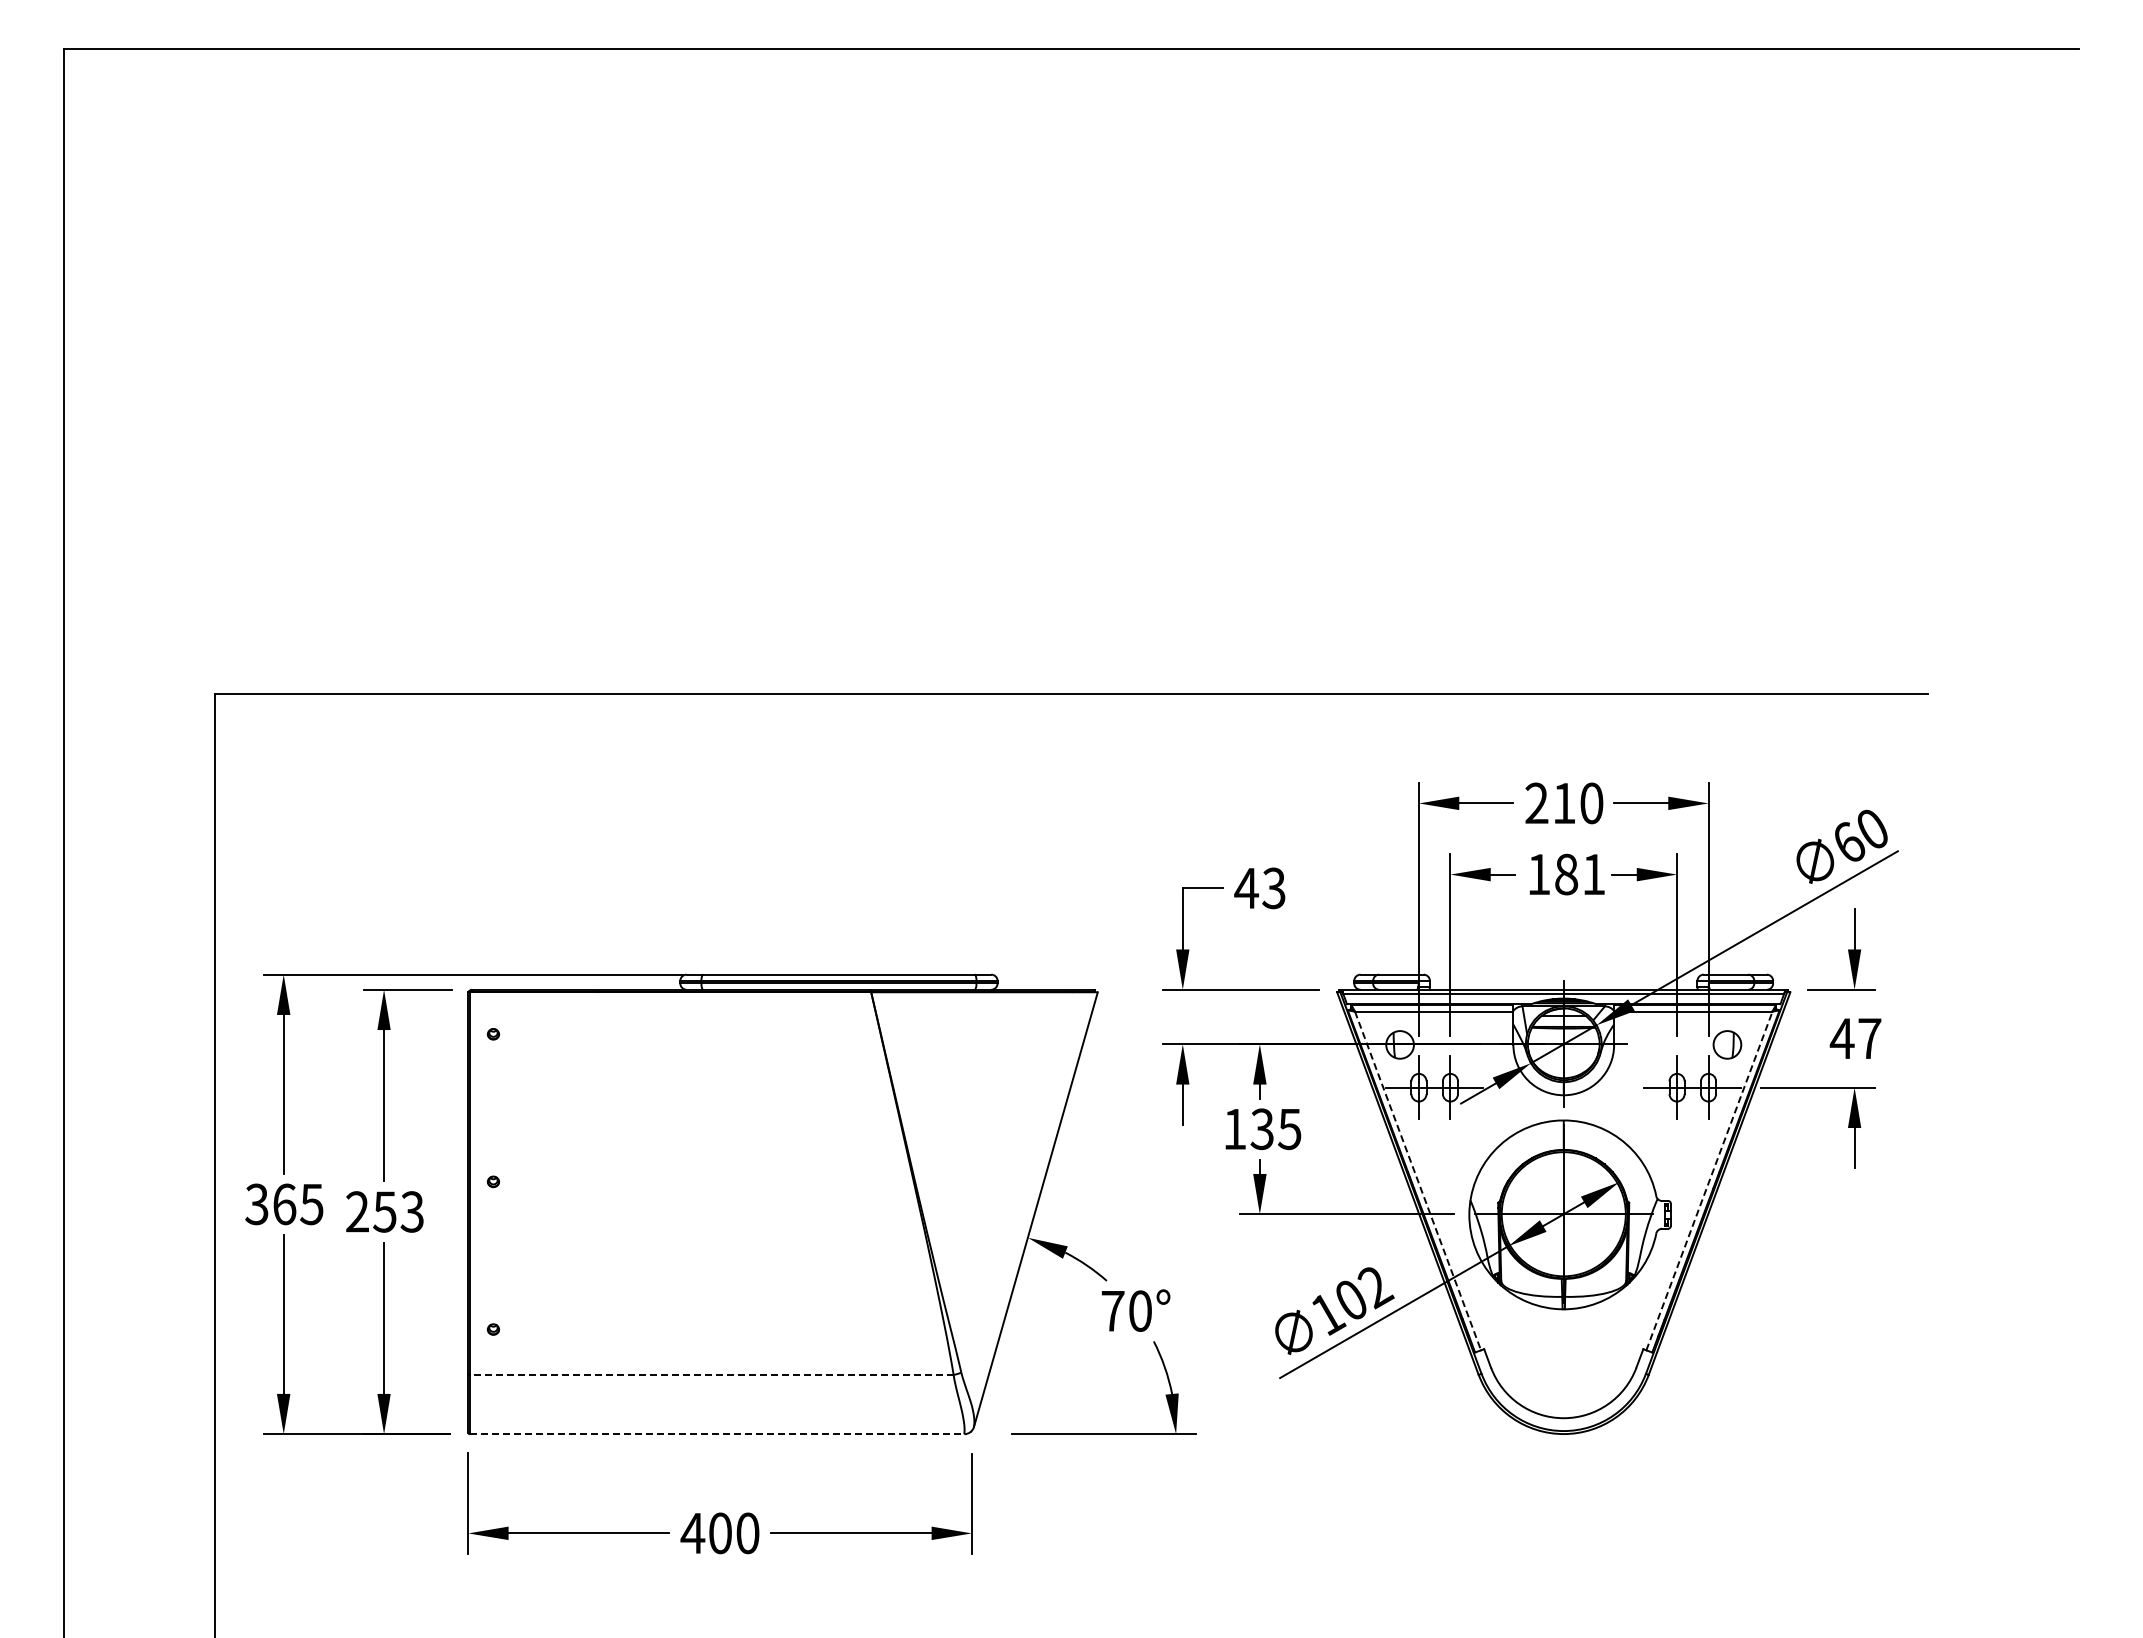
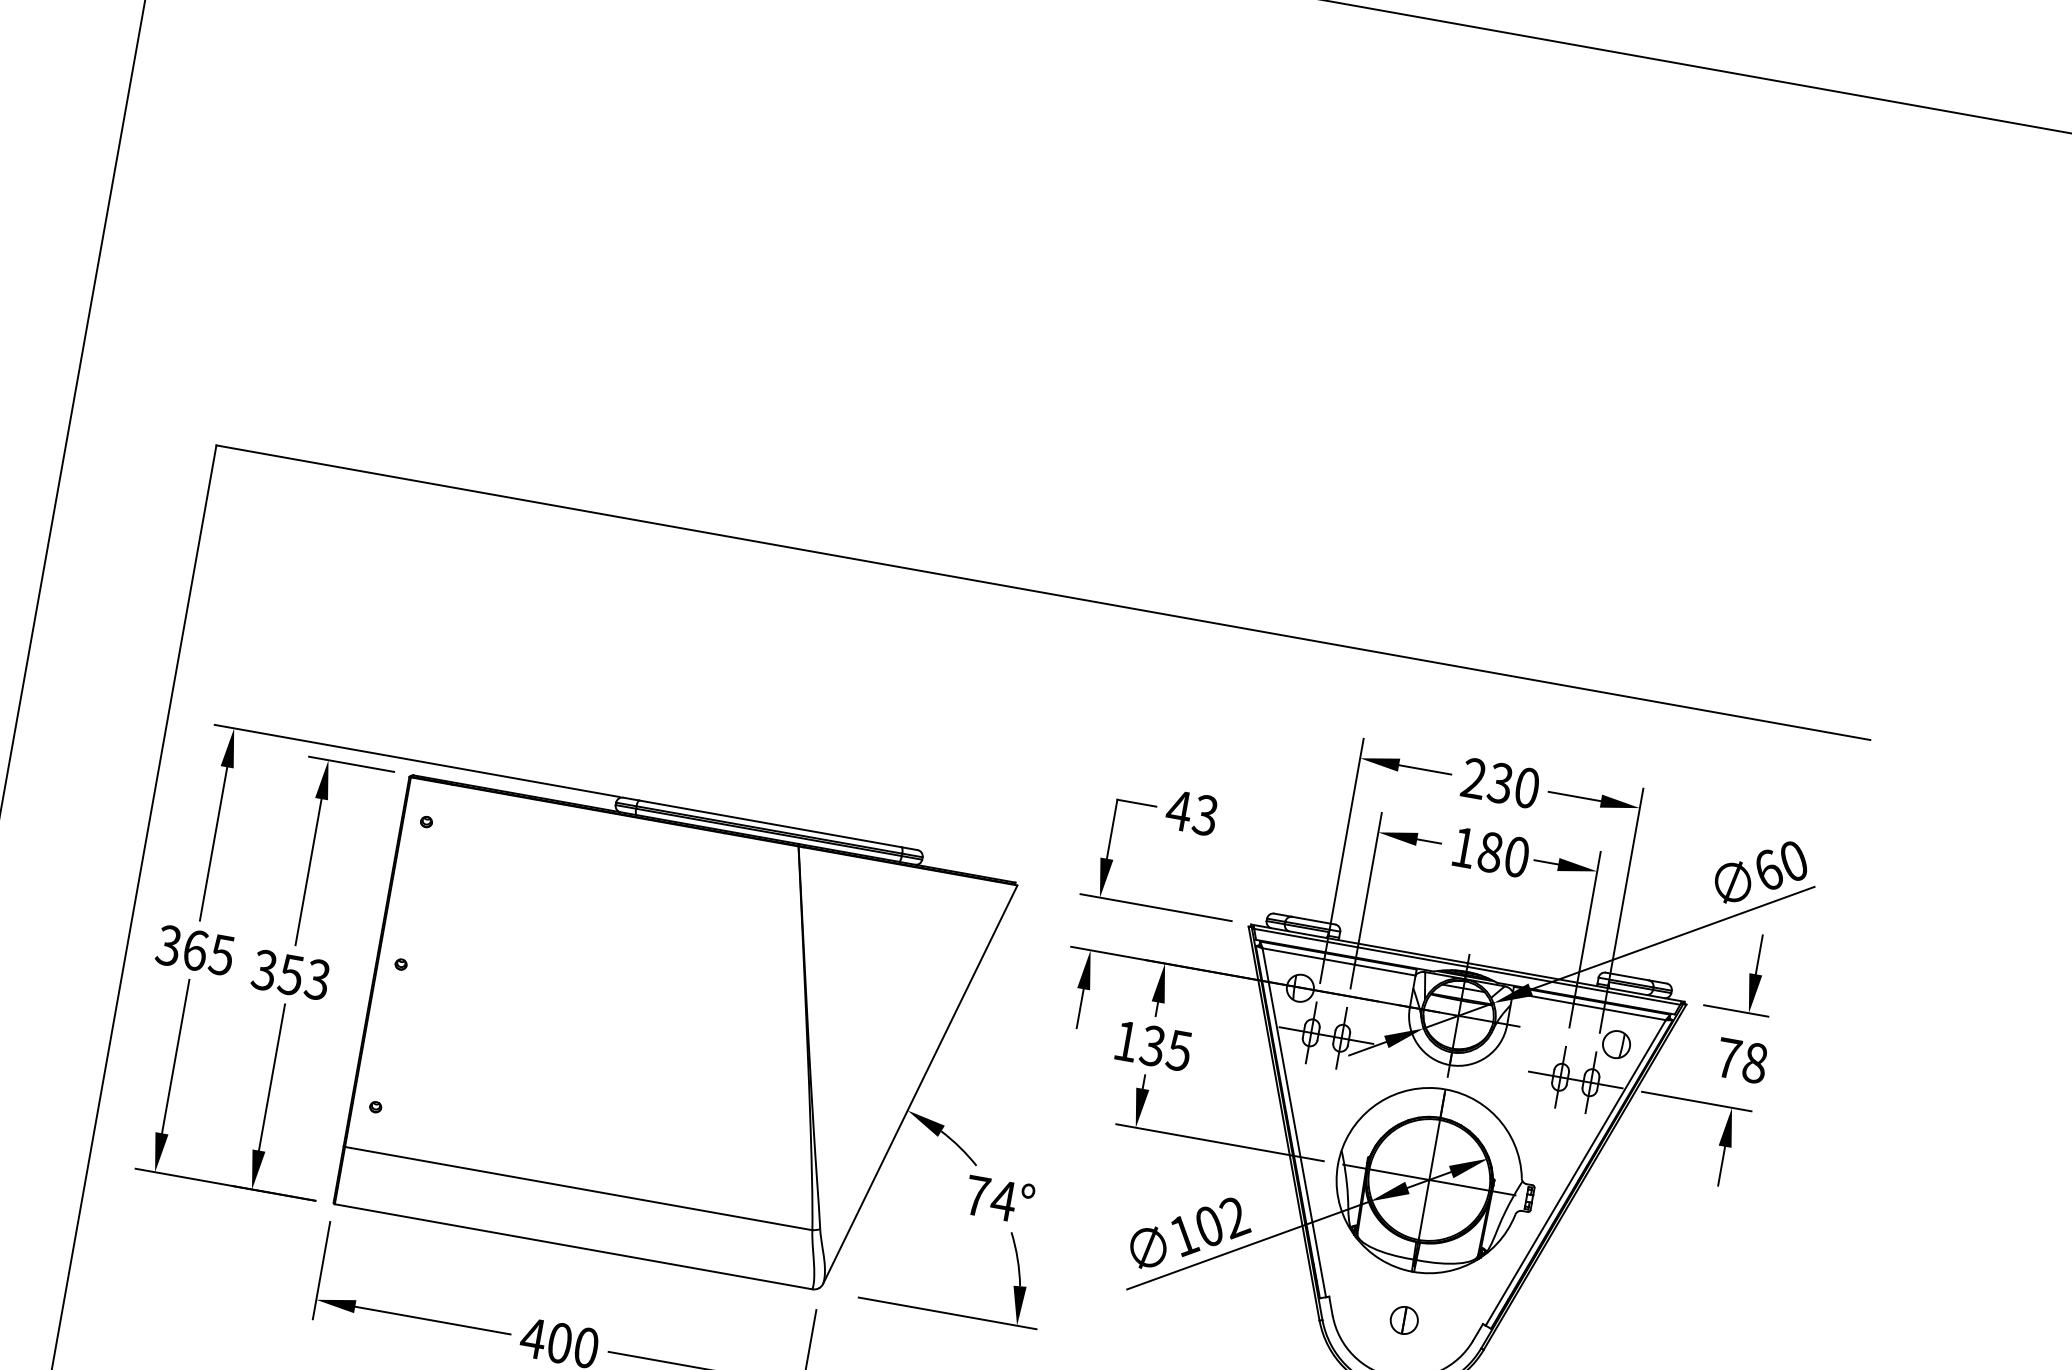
text: (1563, 803) -> (1499, 783), 210 -> 230
text: (1593, 874) -> (1516, 856), 181 -> 180
text: (1855, 1038) -> (1741, 1060), 47 -> 78
line: (1418, 1181) -> (1294, 1123), dashed -> solid
line: (1709, 1181) -> (1575, 1173), dashed -> solid
text: (356, 1211) -> (263, 969), 253 -> 353
text: (1139, 1310) -> (1002, 1199), 70° -> 74°
part: (1563, 1359) -> (1404, 1320), added
line: (711, 1374) -> (578, 1188), dashed -> solid
line: (717, 1434) -> (574, 1247), dashed -> solid

